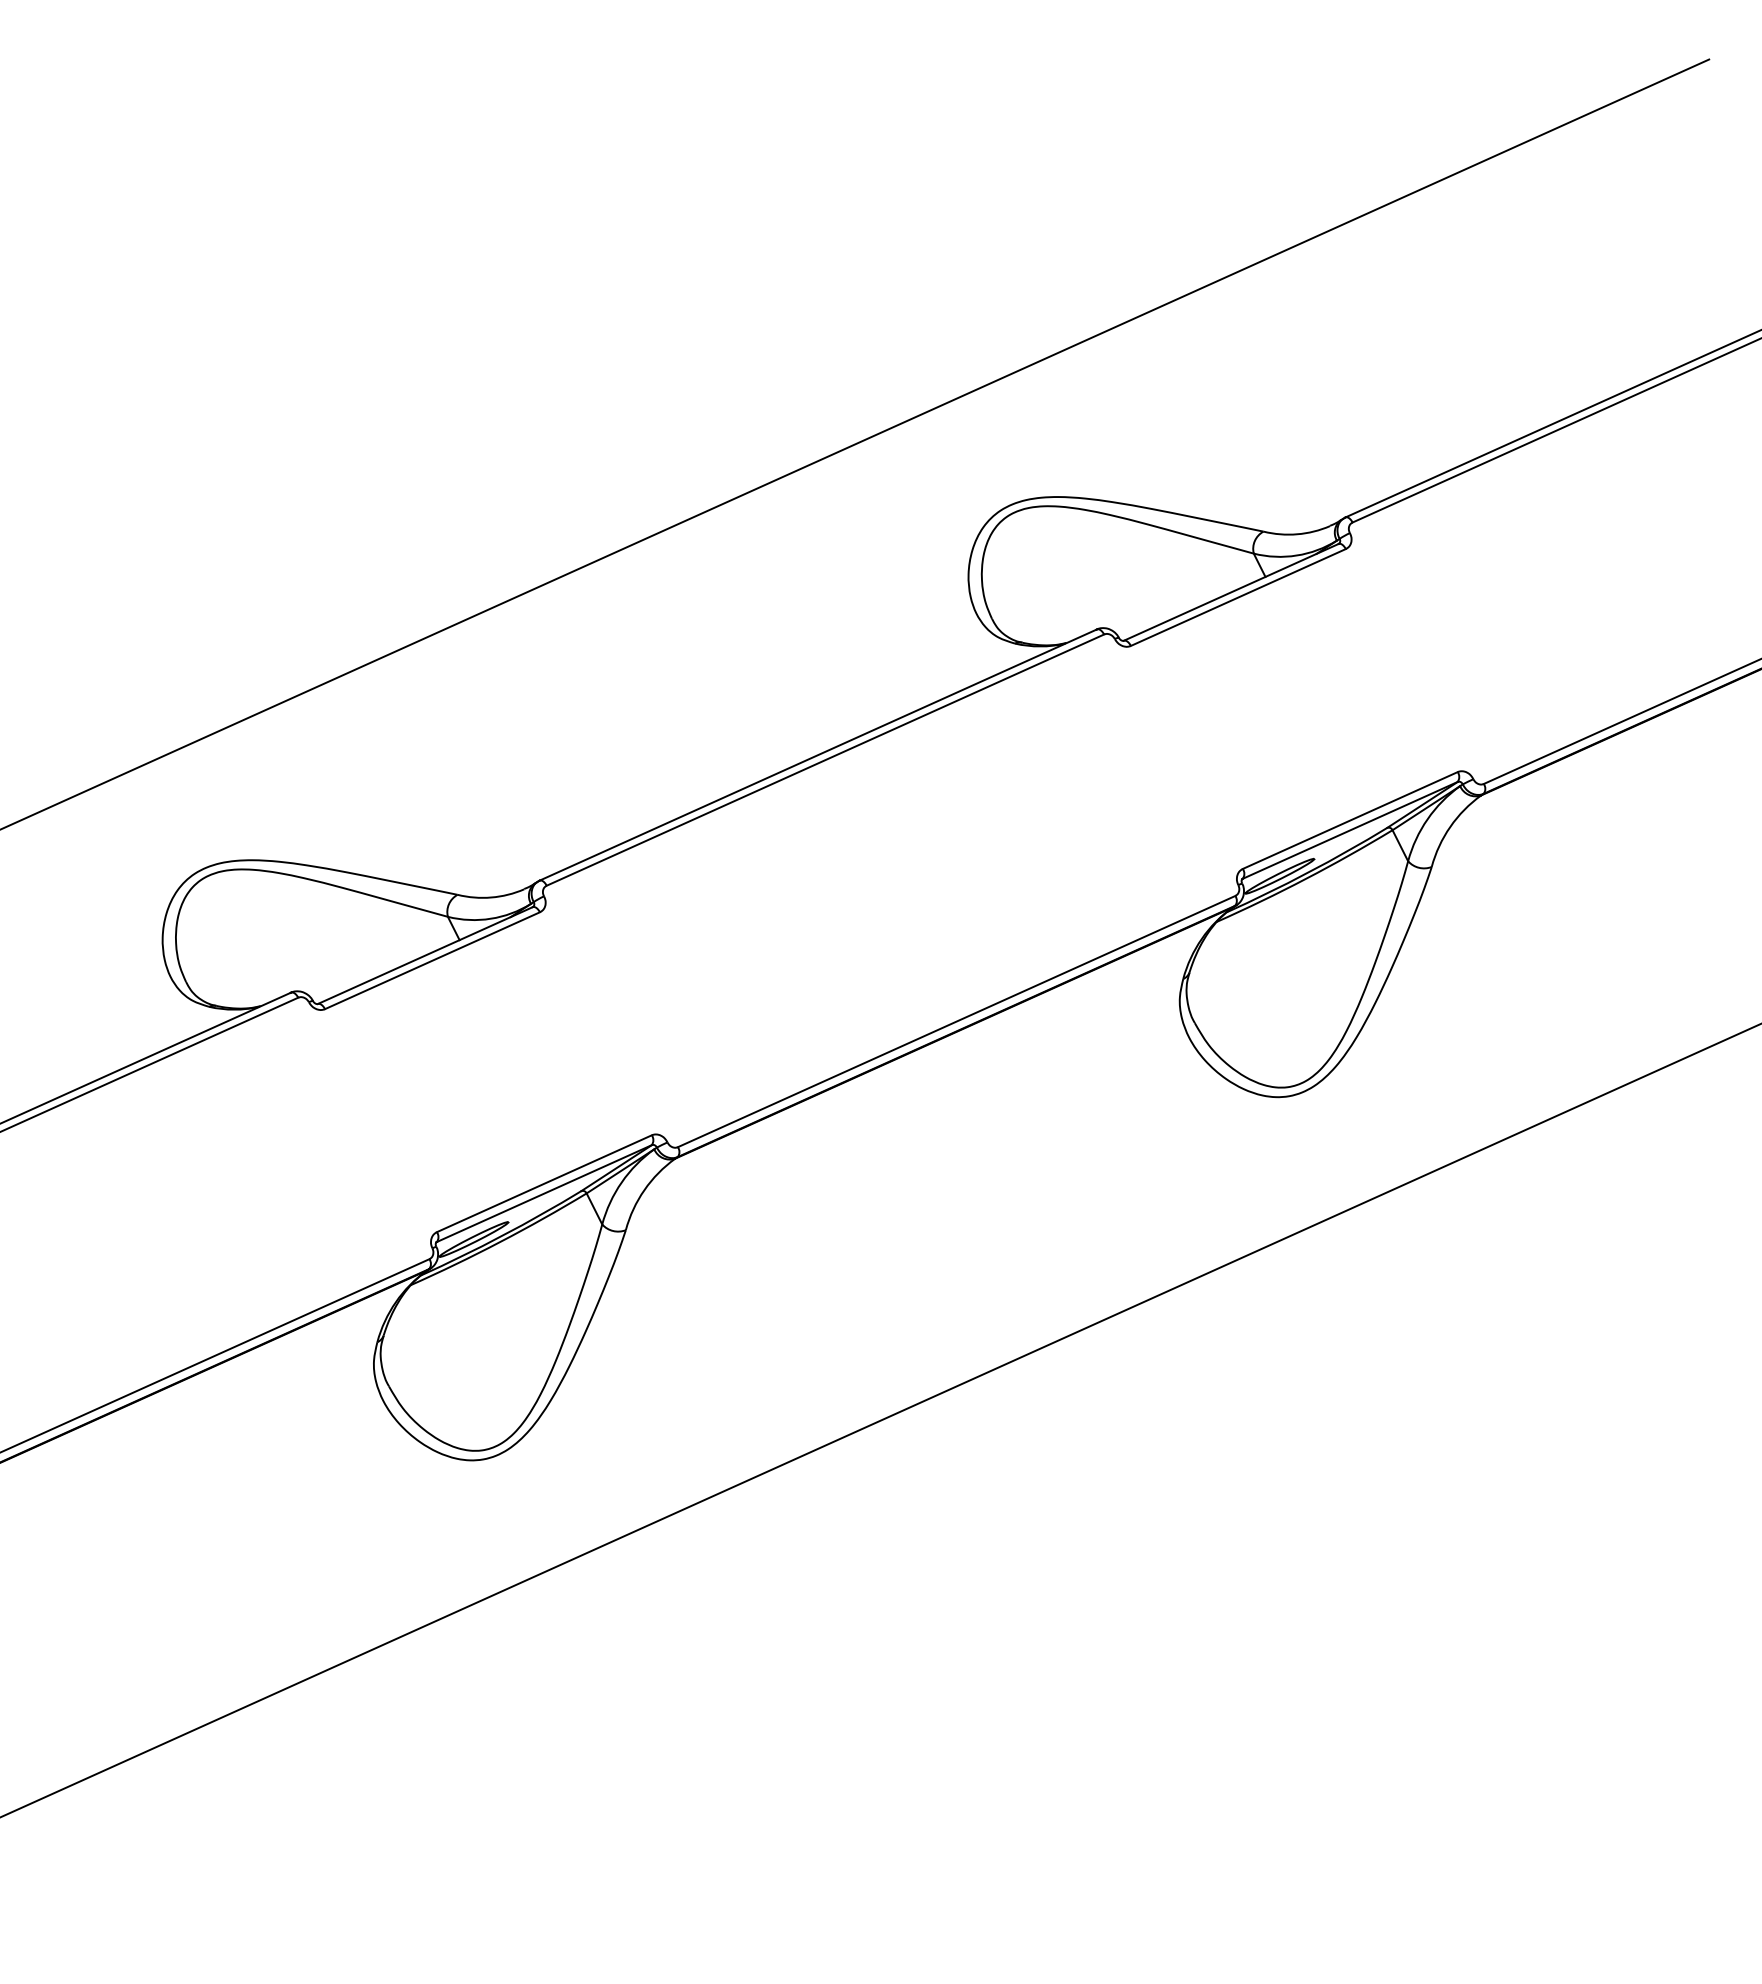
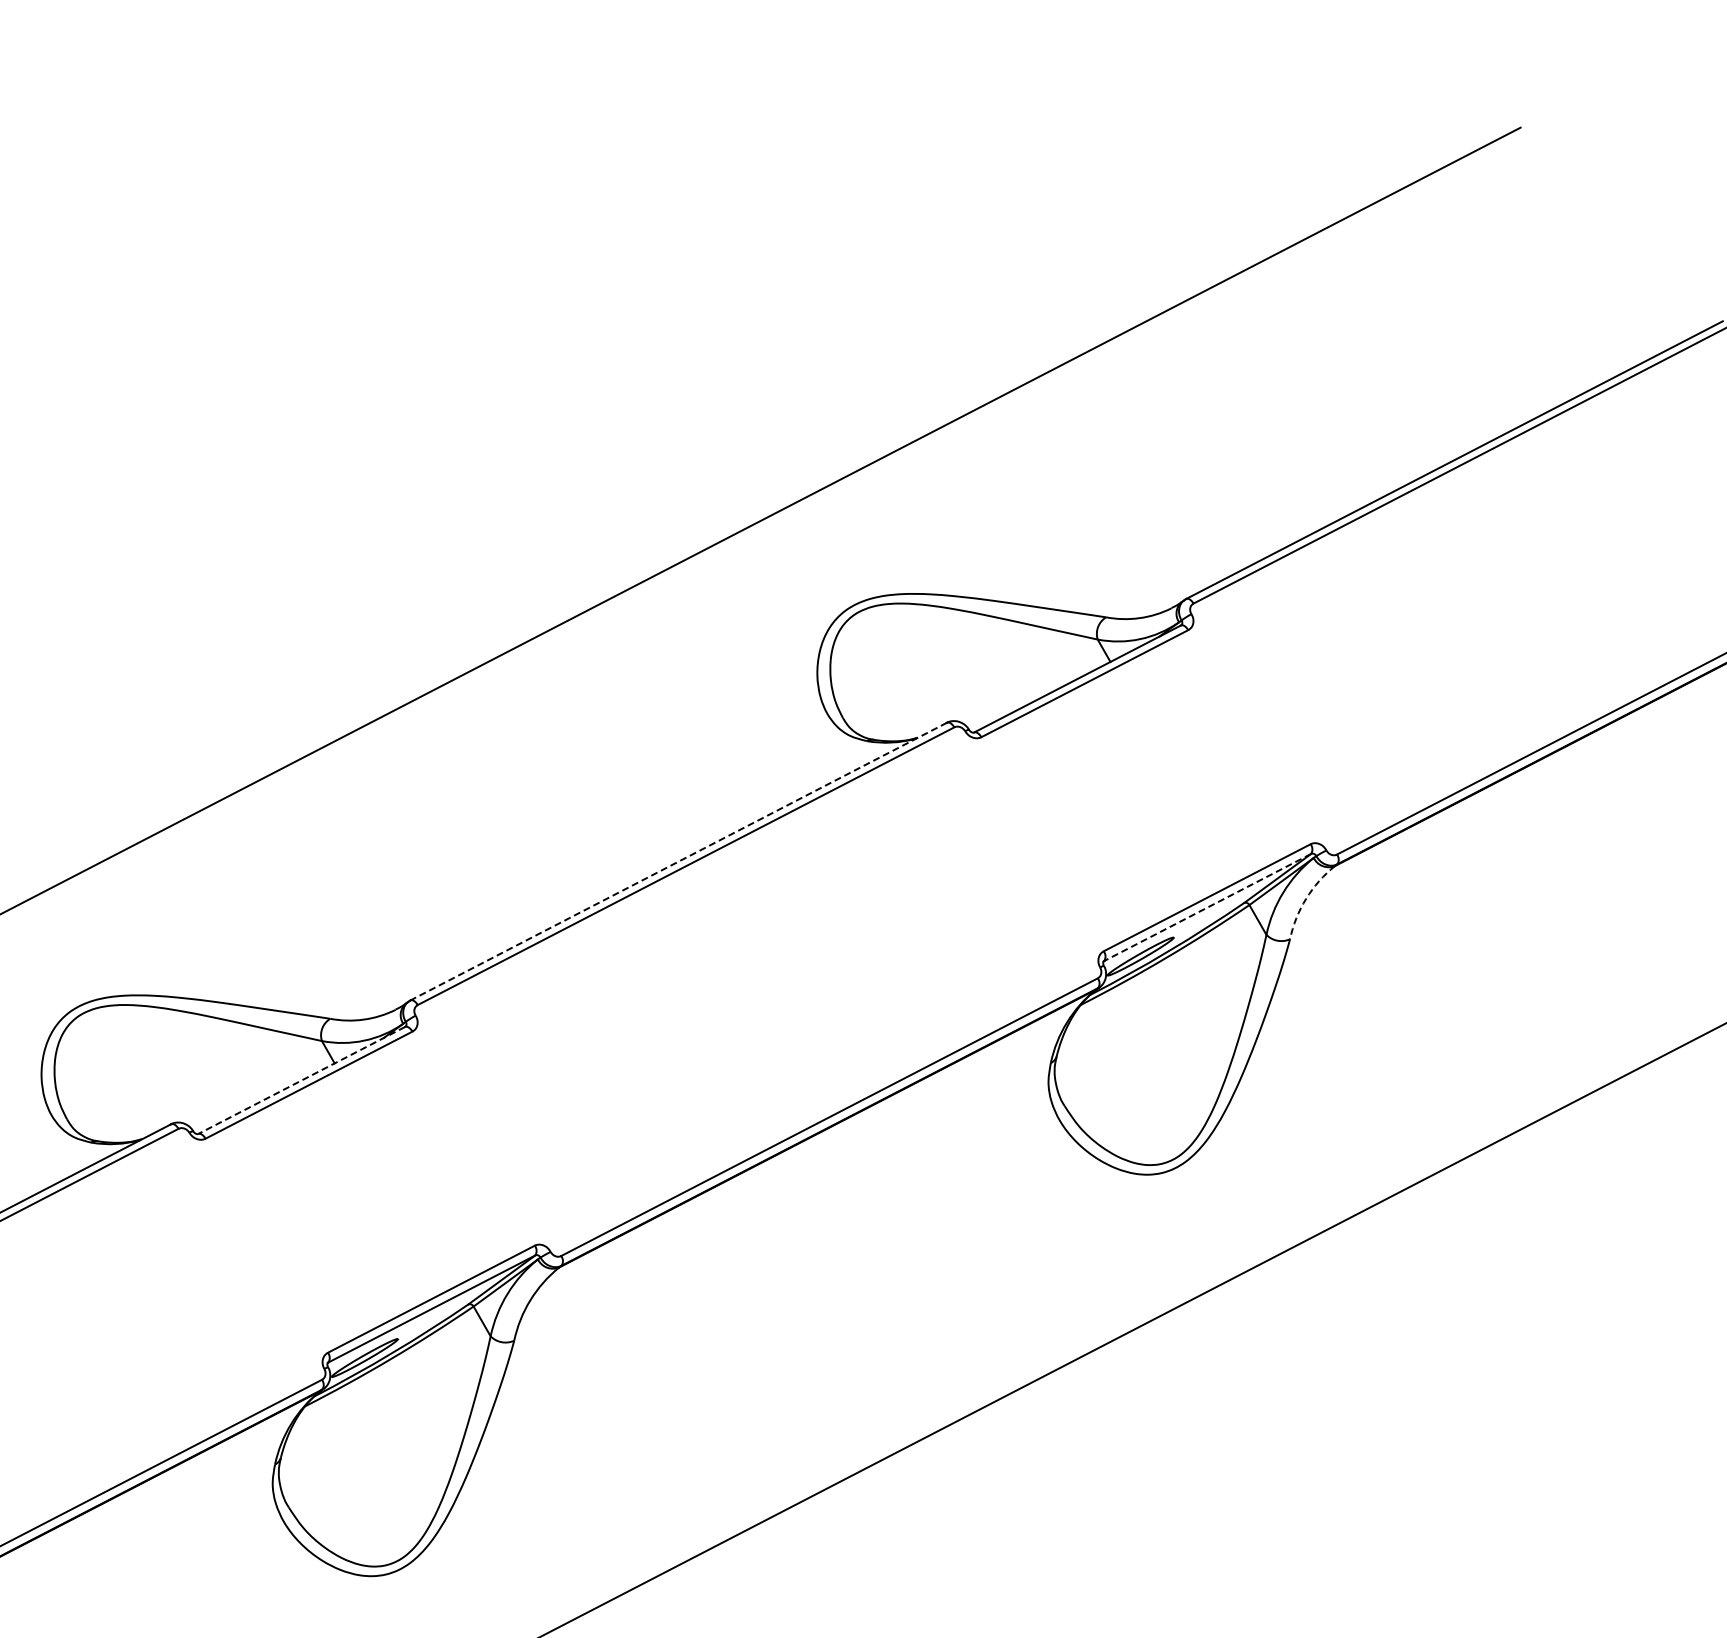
line: (818, 755) -> (678, 862), solid -> dashed
arc: (1450, 826) -> (1306, 898), solid -> dashed
line: (1350, 830) -> (1207, 907), solid -> dashed
line: (425, 955) -> (301, 1080), solid -> dashed

